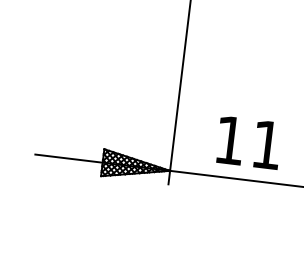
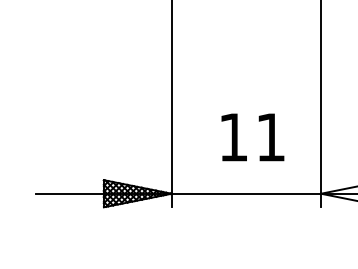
text: (248, 142) -> (252, 137), moved

